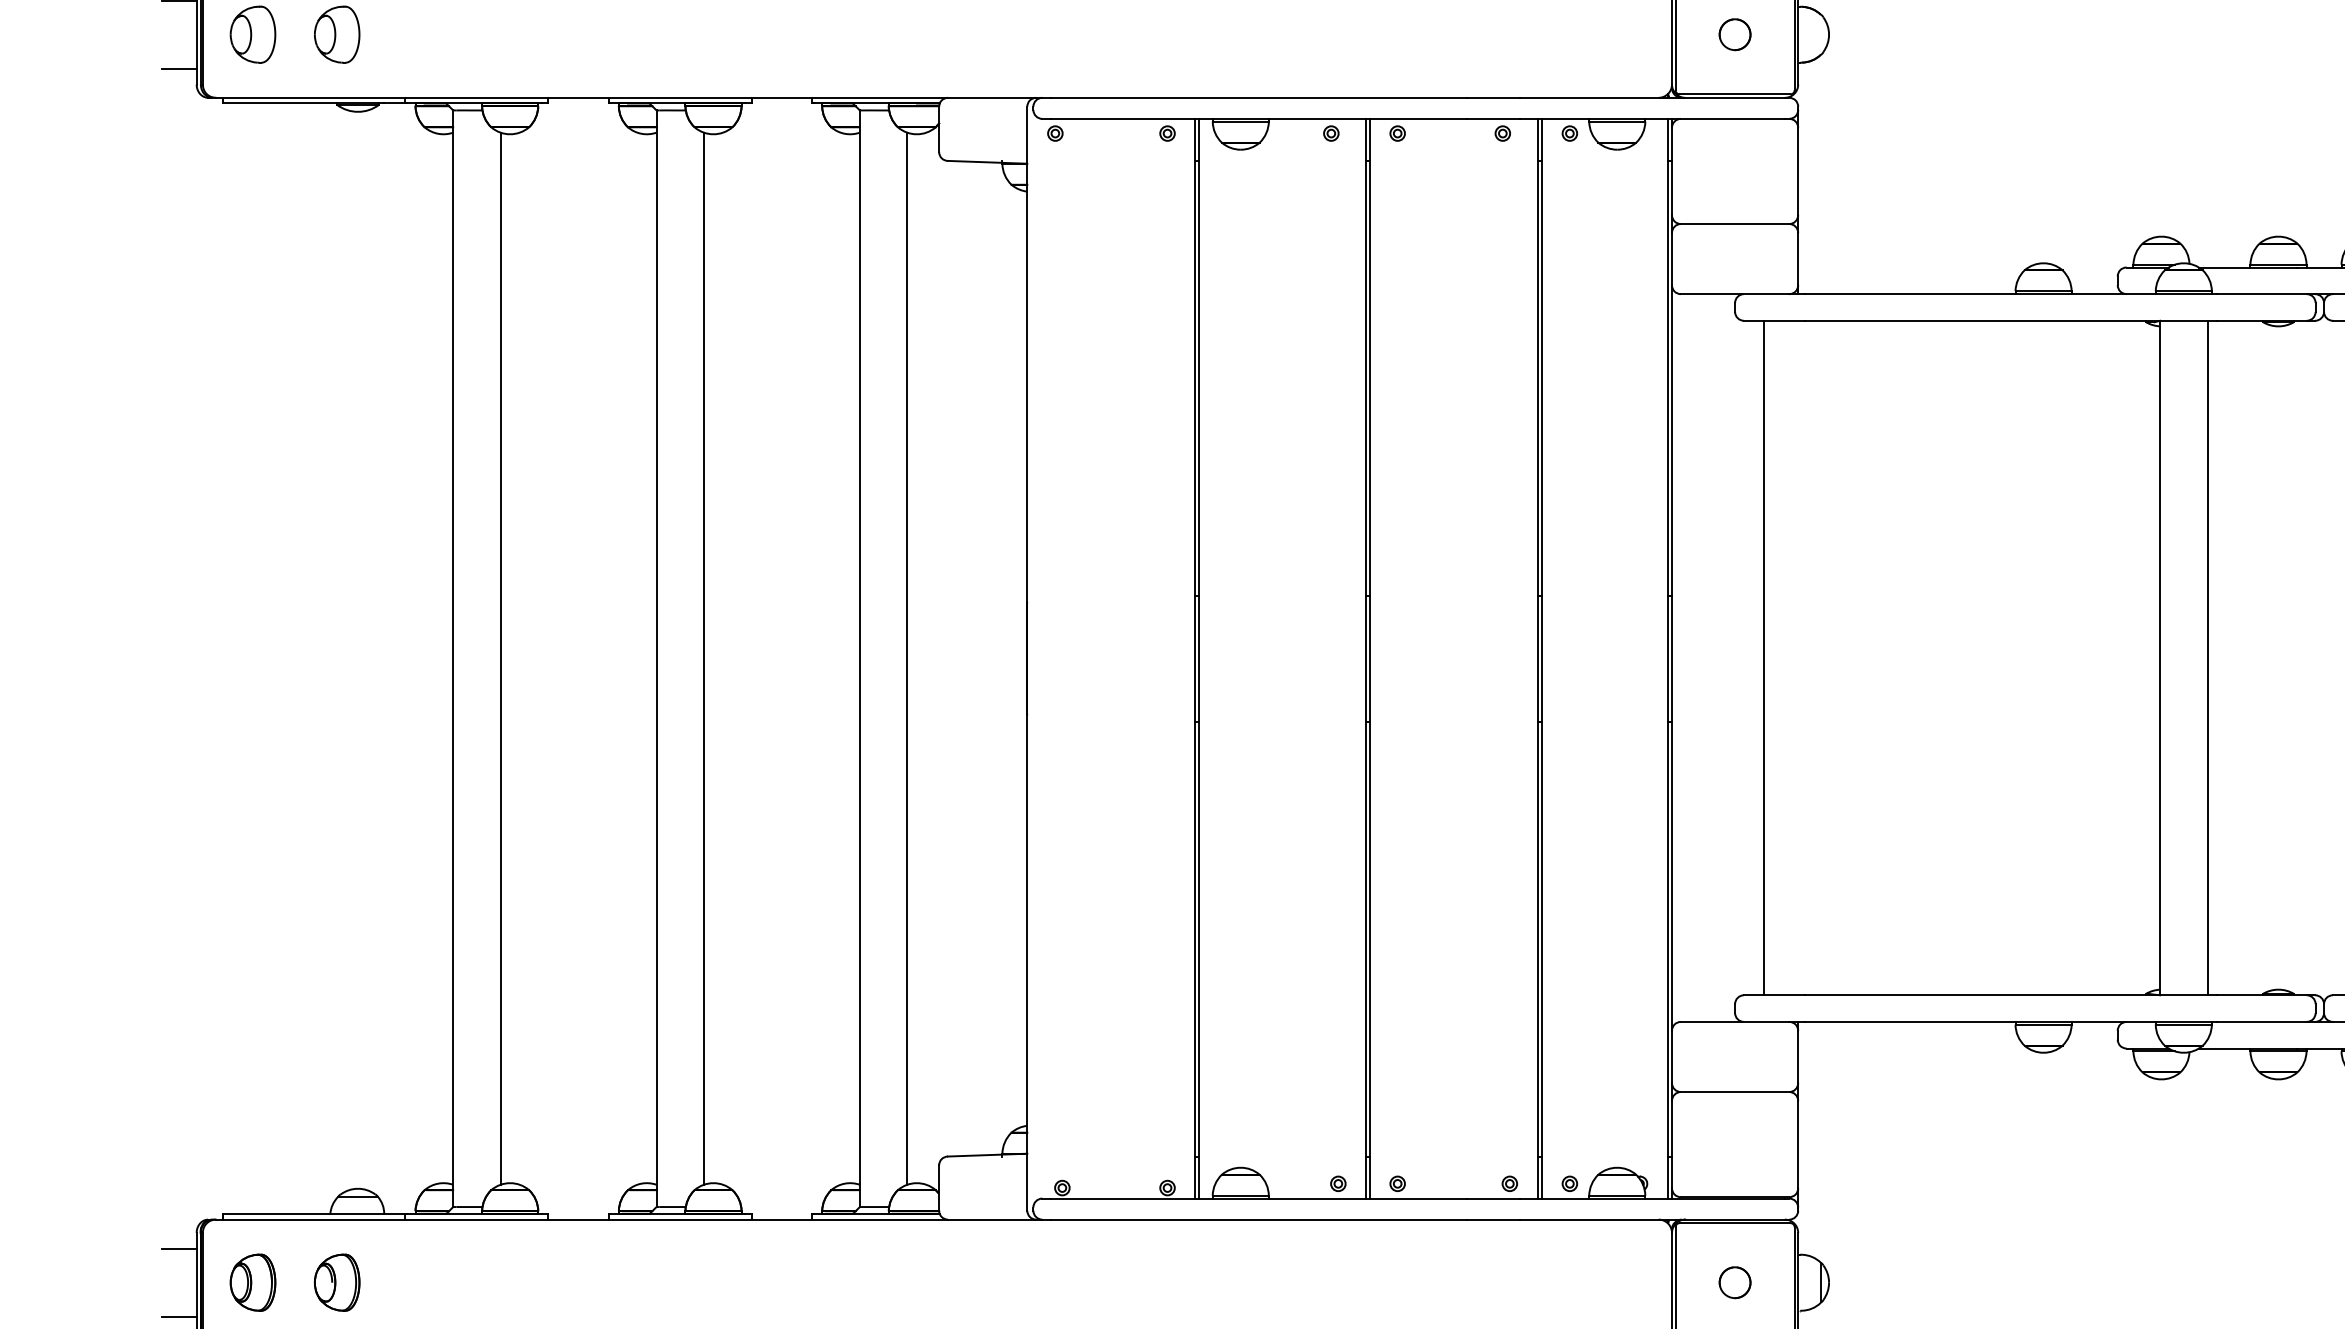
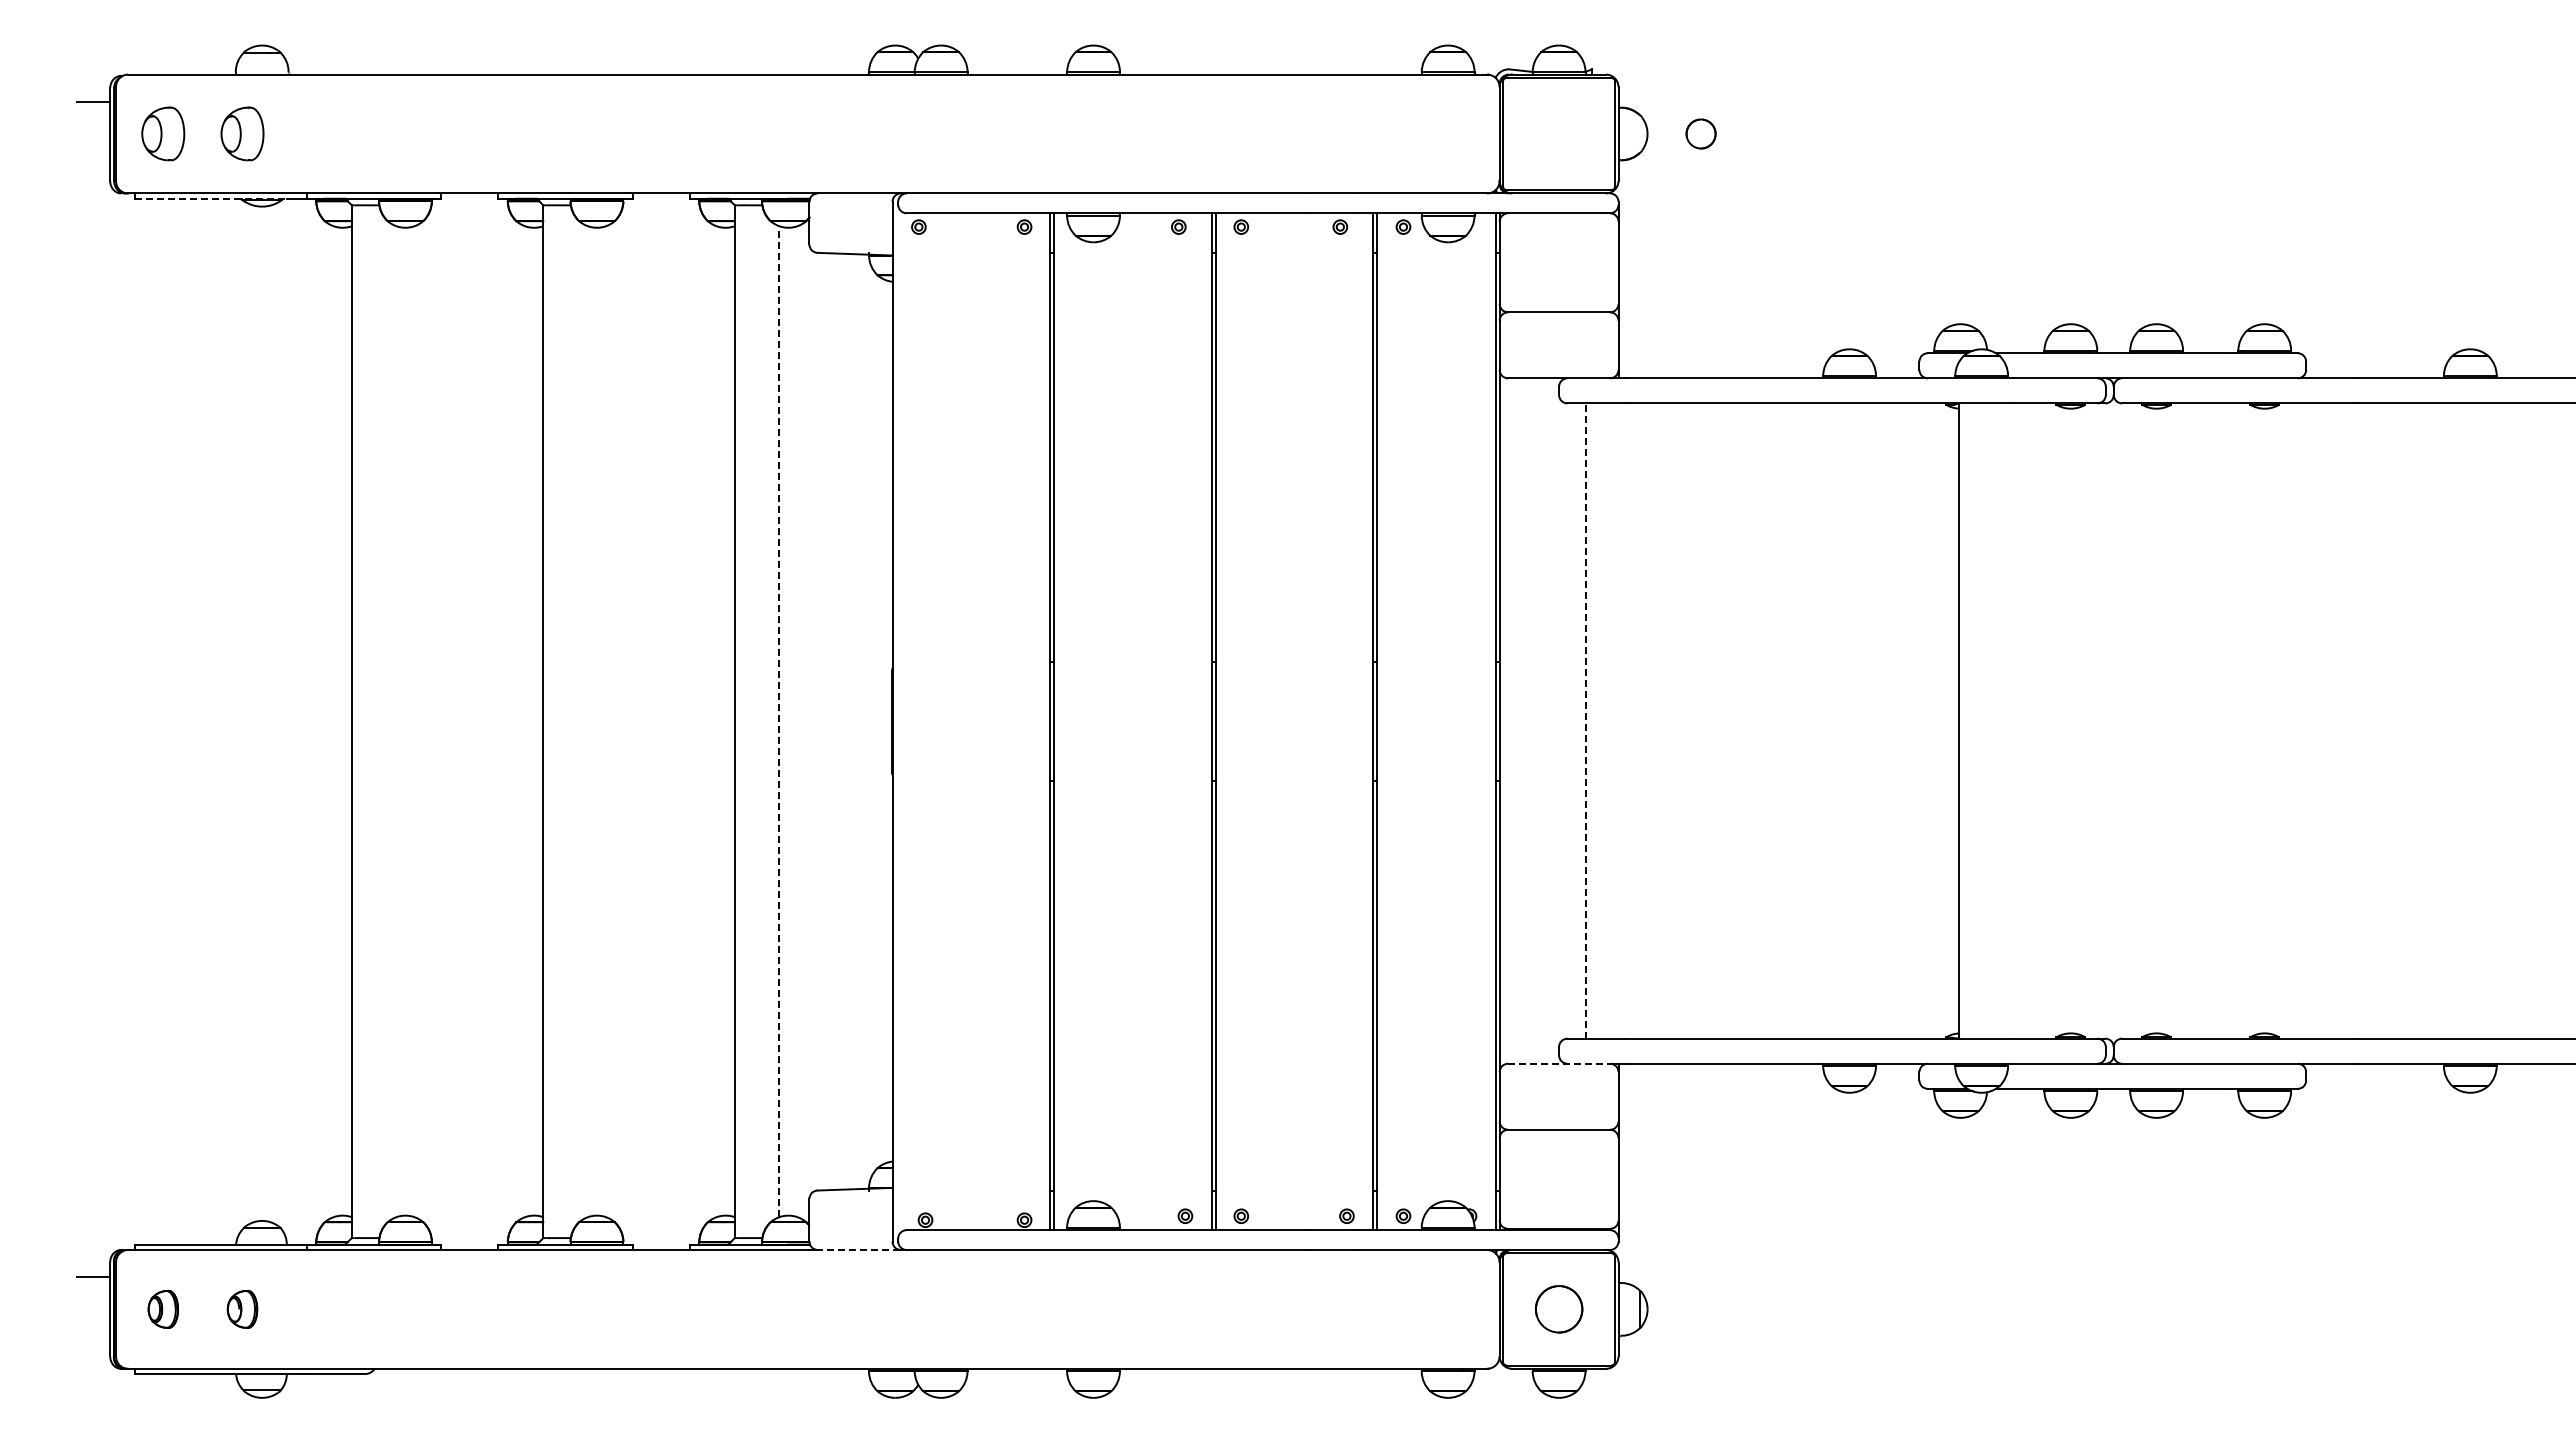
circle: (1734, 34) -> (1700, 133), moved
line: (178, 68) -> (93, 165), removed
line: (304, 103) -> (211, 198), solid -> dashed
line: (2208, 657) -> (2004, 720), removed
line: (500, 658) -> (396, 721), removed
line: (703, 658) -> (587, 721), removed
line: (907, 658) -> (779, 721), solid -> dashed
line: (1764, 658) -> (1586, 721), solid -> dashed
line: (1735, 1021) -> (1559, 1063), solid -> dashed
line: (991, 1219) -> (858, 1249), solid -> dashed
part: (253, 1282) -> (163, 1309), size x0.7
part: (337, 1282) -> (242, 1309), size x0.7
circle: (1734, 1282) -> (1558, 1309), size x1.6
line: (178, 1316) -> (93, 1341), removed

